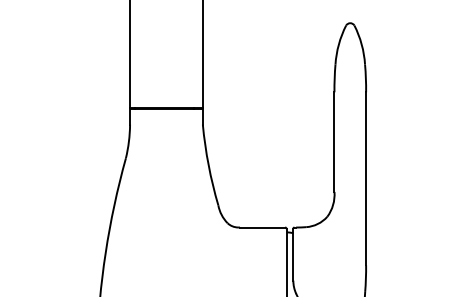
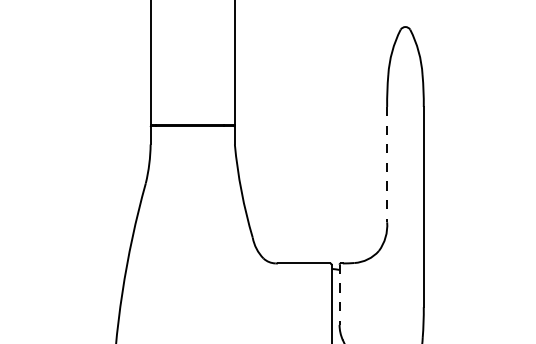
line: (334, 142) -> (387, 165), solid -> dashed
line: (293, 254) -> (339, 294), solid -> dashed

